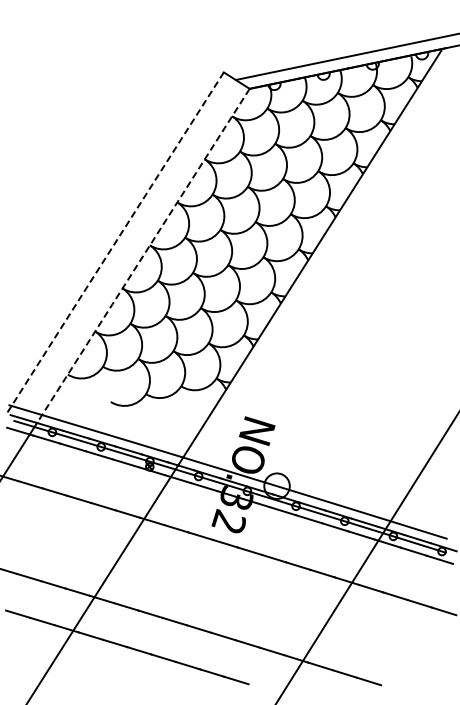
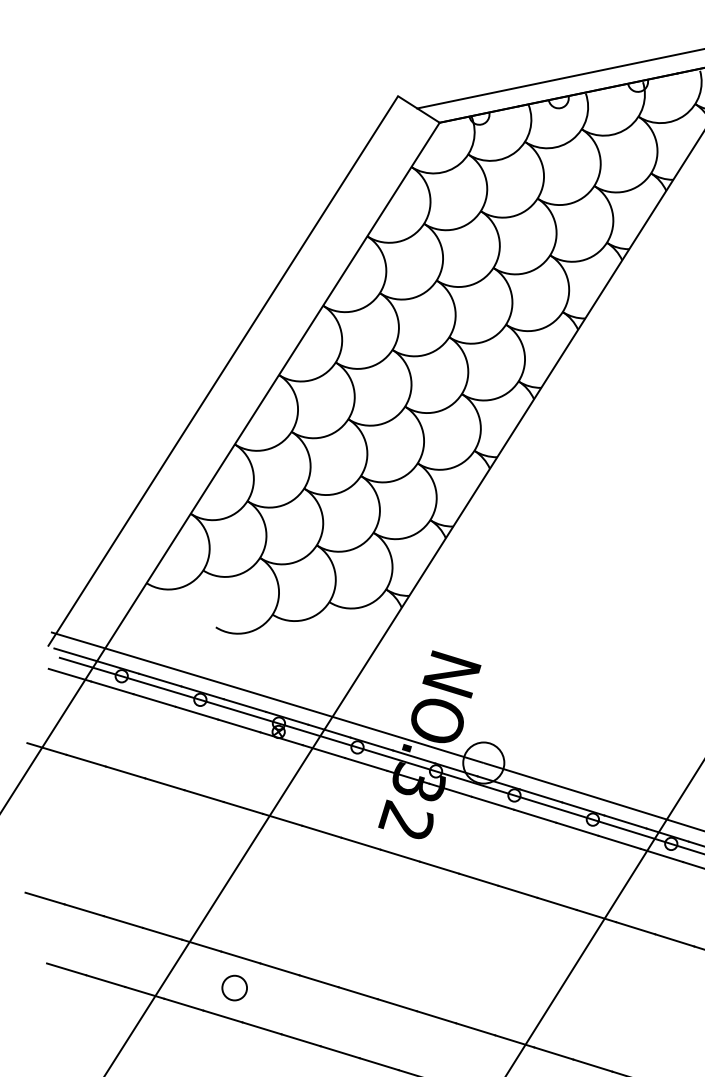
line: (114, 244) -> (221, 373), dashed -> solid
line: (142, 256) -> (266, 392), dashed -> solid
circle: (122, 625) -> (234, 987), added

